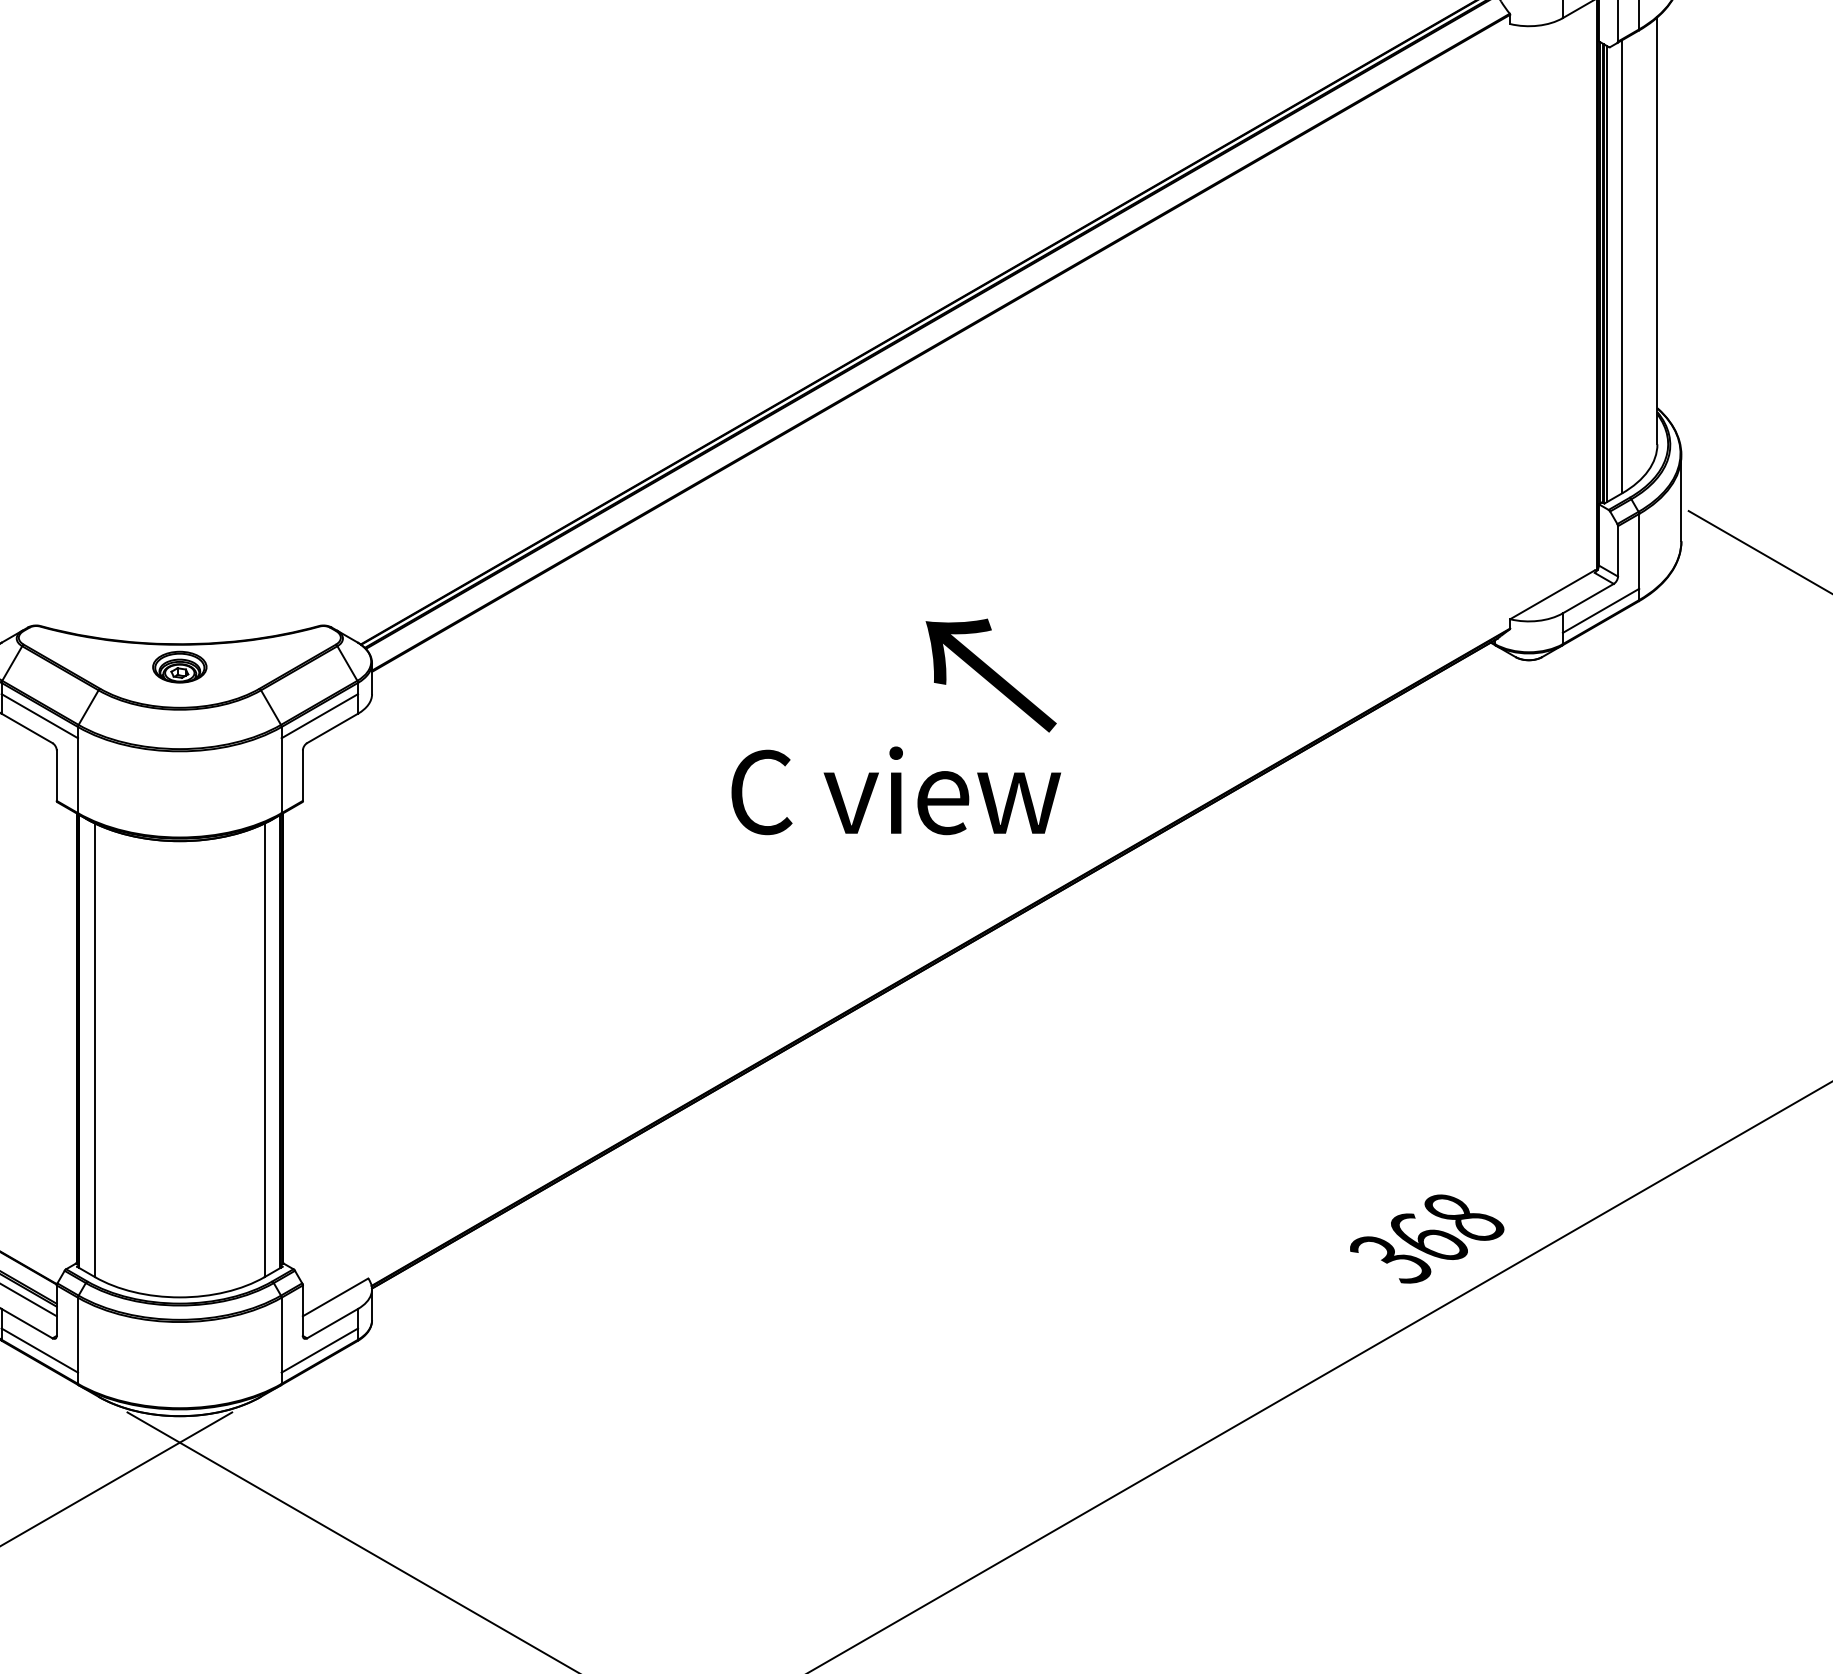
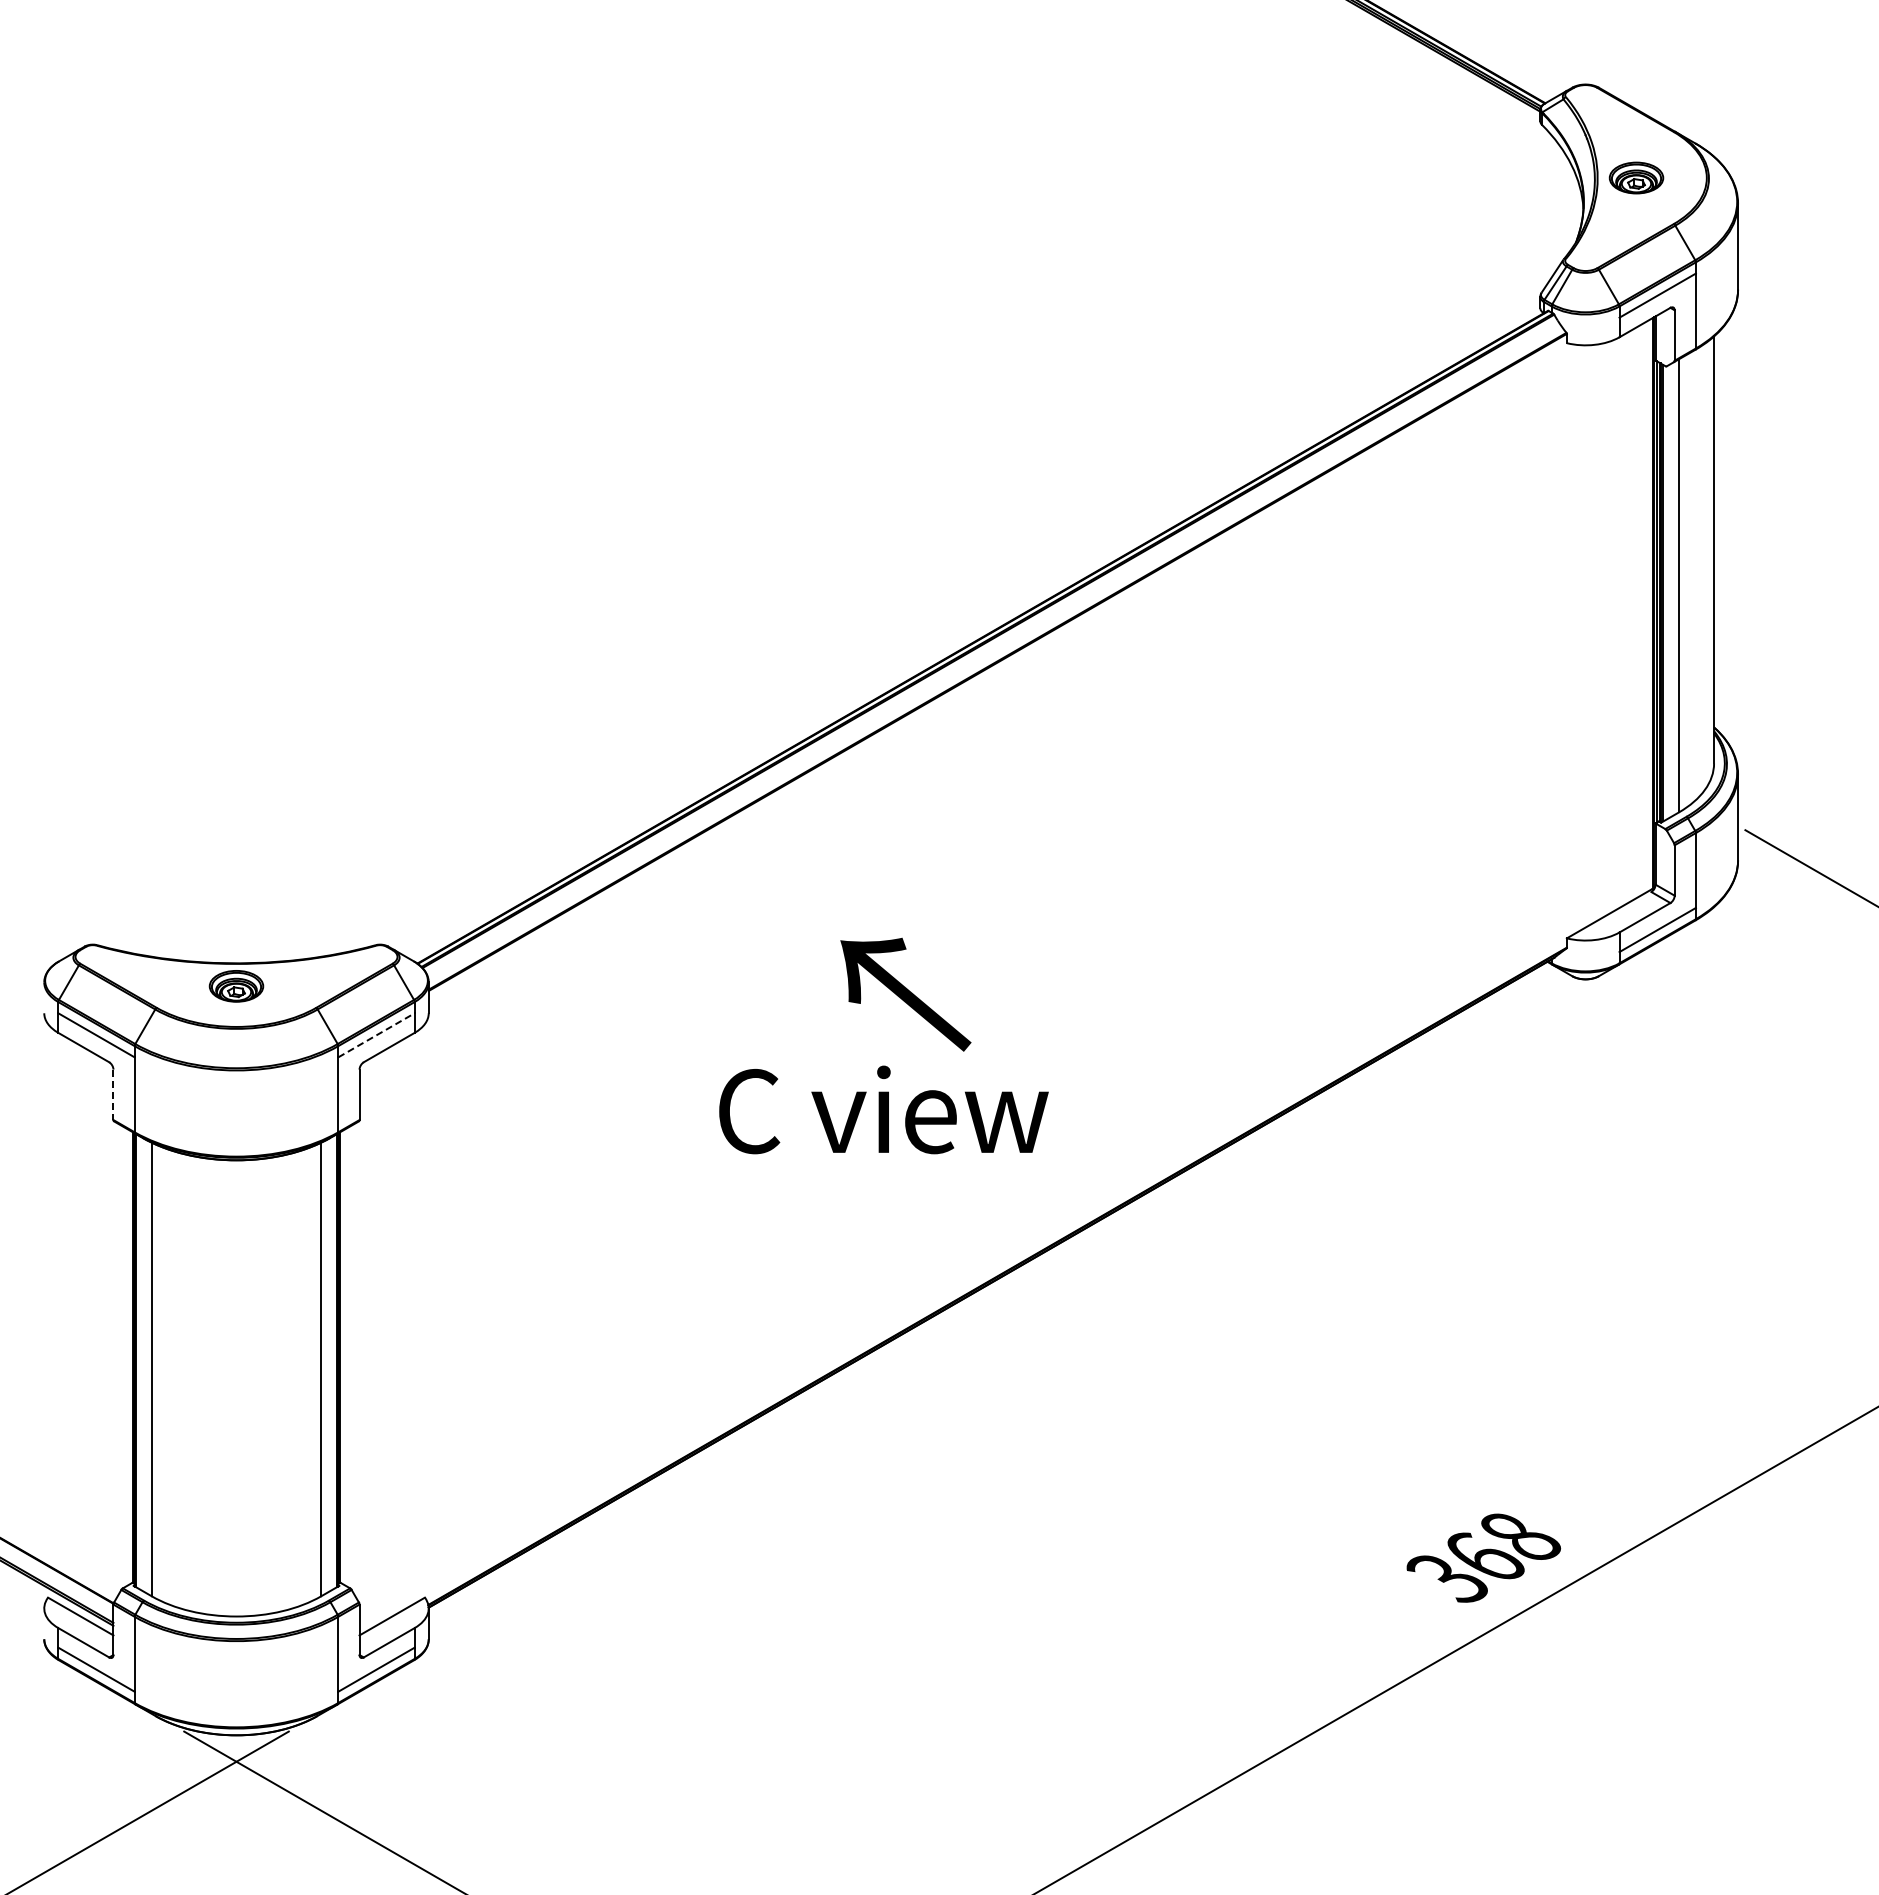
text: (990, 675) -> (905, 994), moved
line: (319, 716) -> (376, 1035), solid -> dashed
line: (56, 776) -> (113, 1095), solid -> dashed
text: (895, 790) -> (883, 1109), moved

